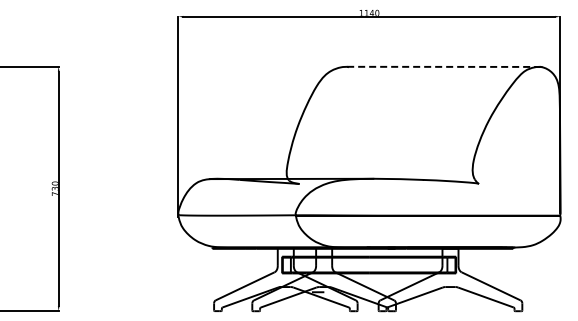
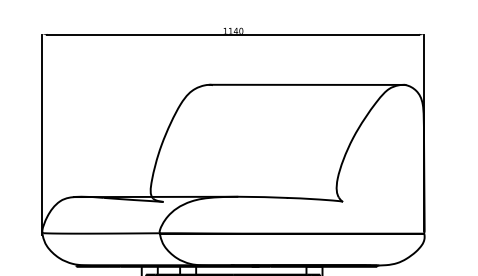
line: (443, 66) -> (307, 84), dashed -> solid

